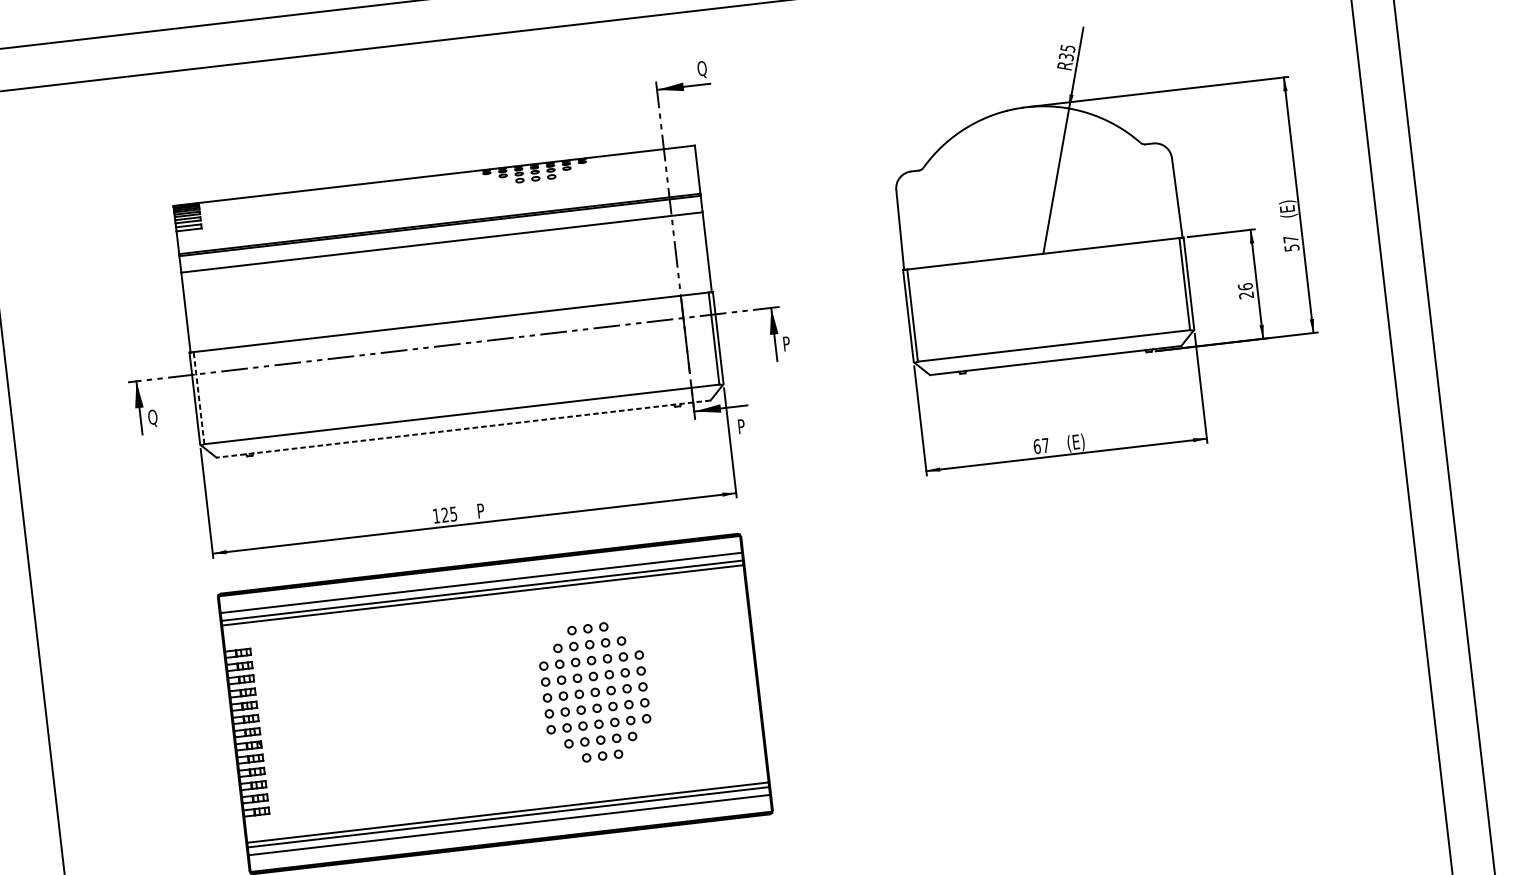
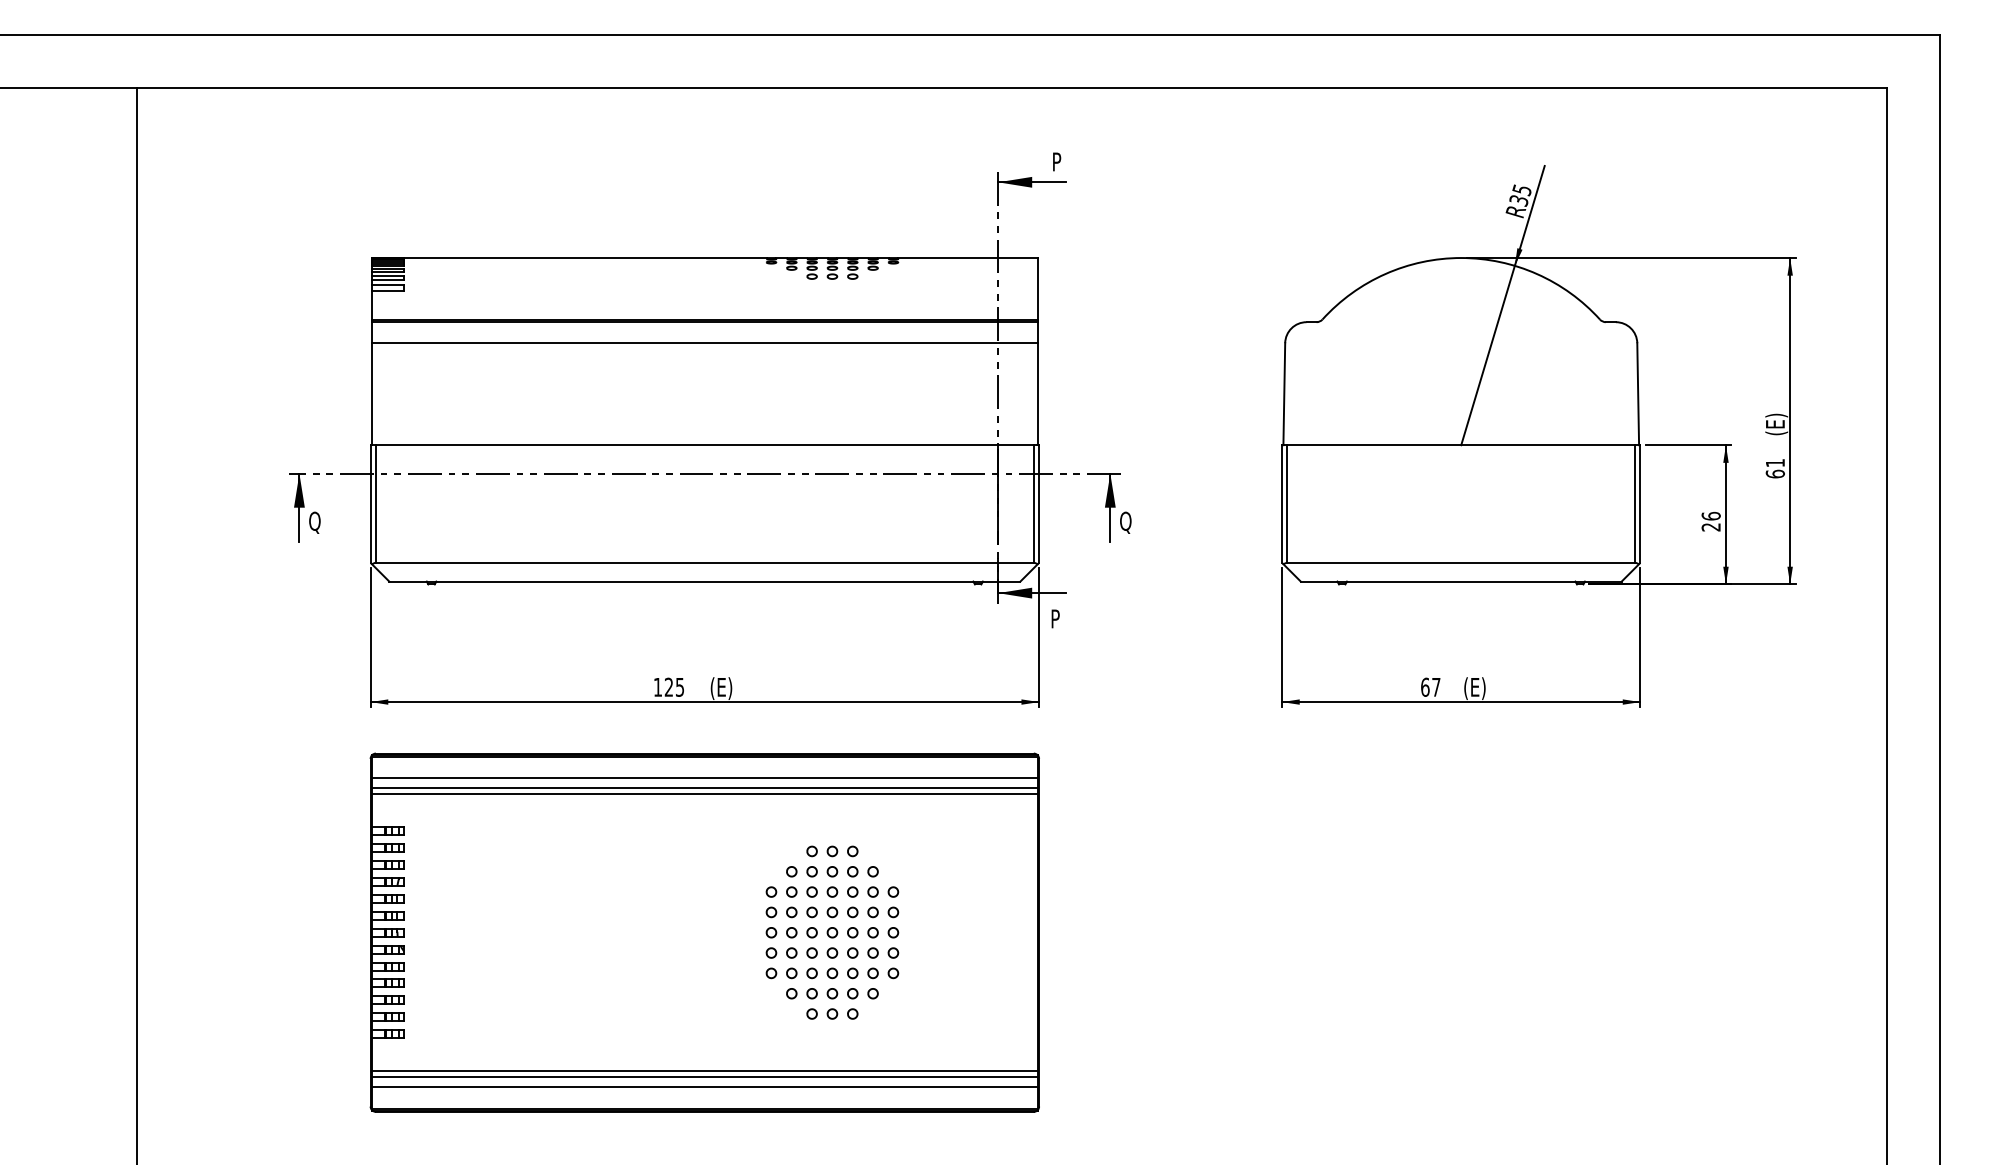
text: (701, 69) -> (1057, 163), Q -> P
text: (1291, 243) -> (1775, 468), 57 -> 61
text: (787, 344) -> (1125, 522), P -> Q
line: (198, 398) -> (375, 504), dashed -> solid
line: (463, 429) -> (704, 581), dashed -> solid
text: (486, 511) -> (721, 688), P -> (E)

